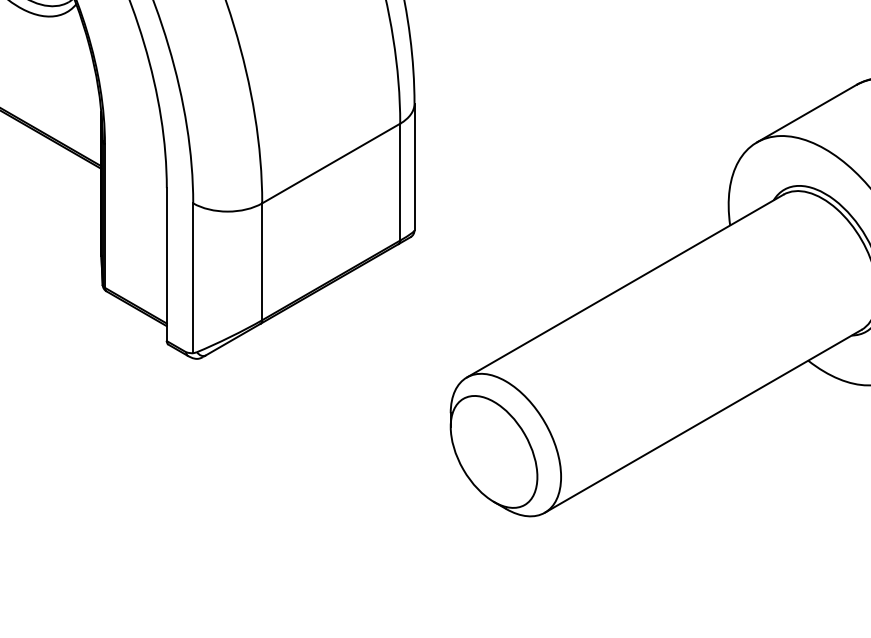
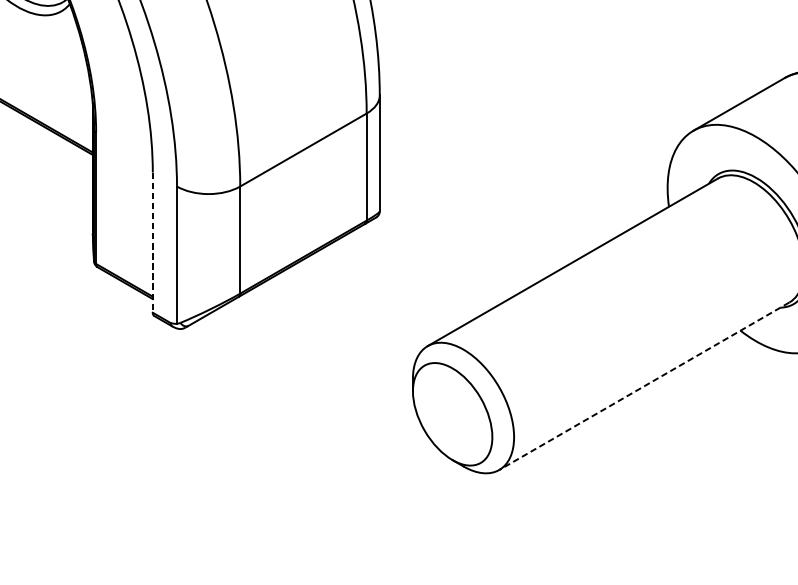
line: (166, 265) -> (152, 243), solid -> dashed
line: (703, 421) -> (644, 386), solid -> dashed

